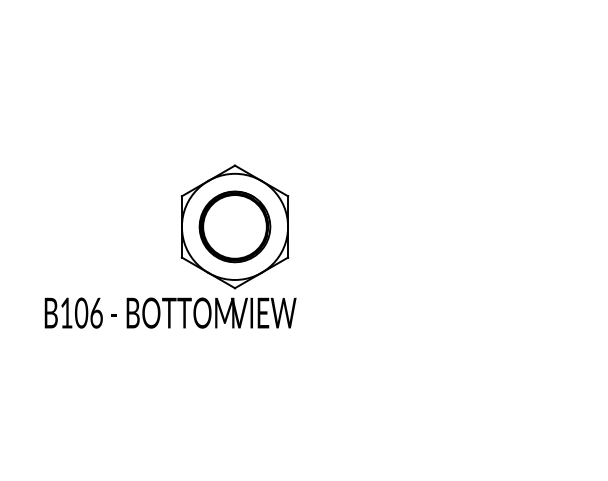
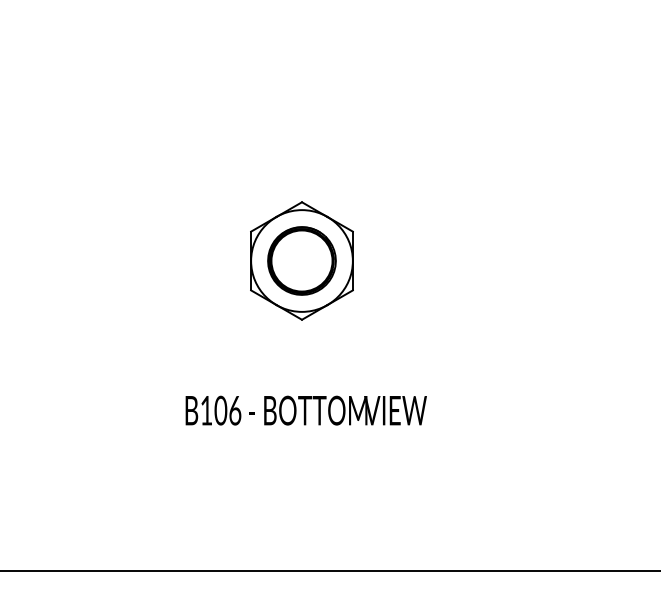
text: (169, 312) -> (305, 410), moved

